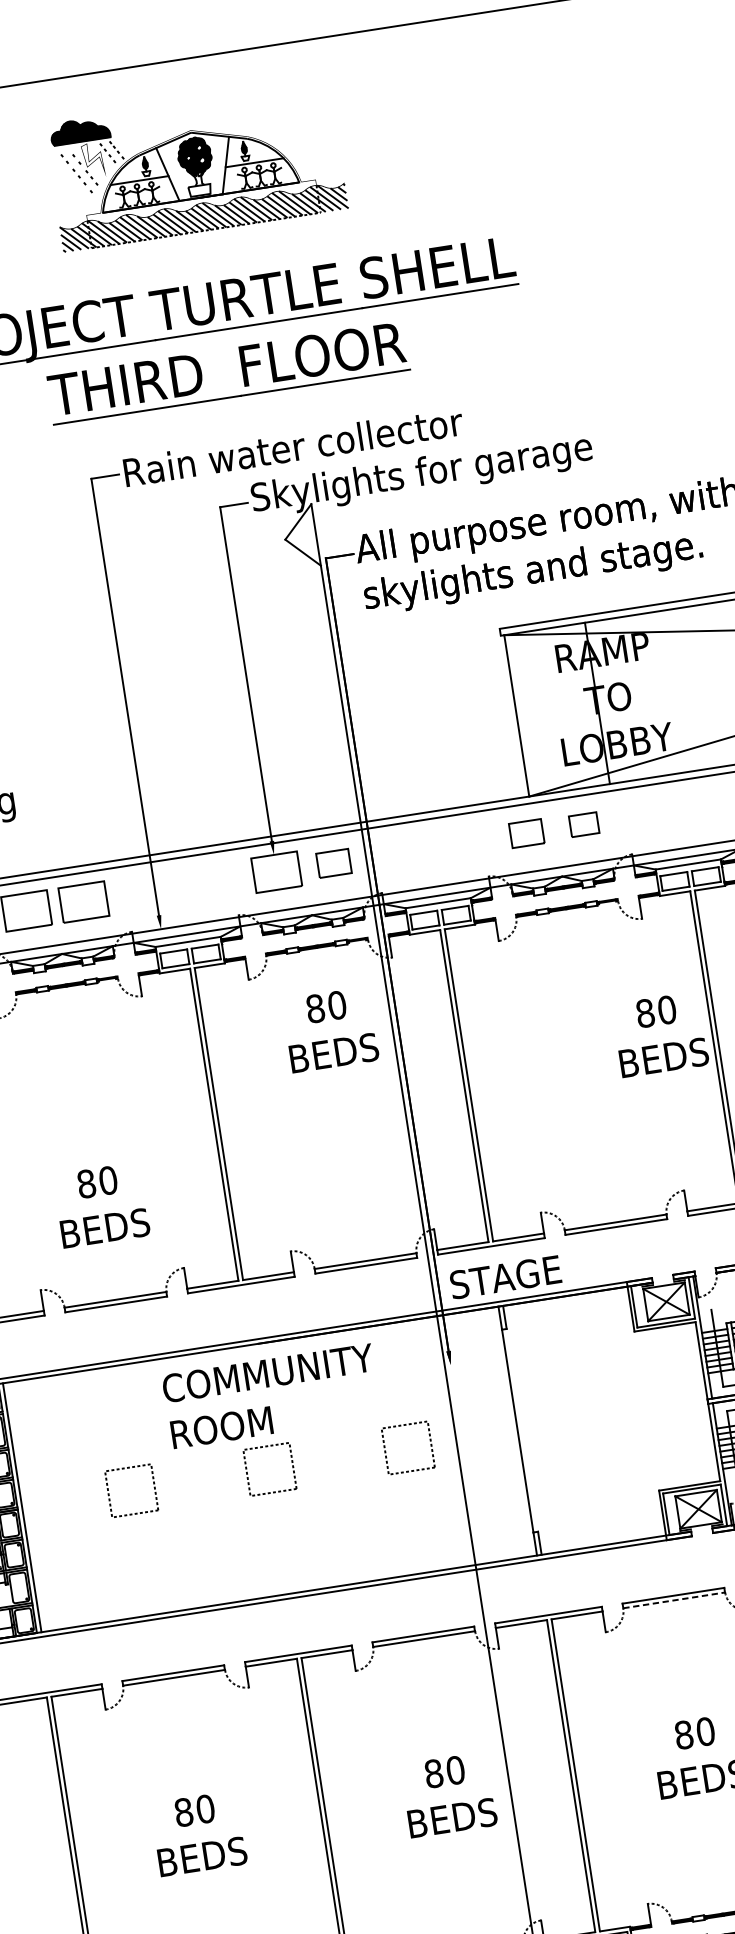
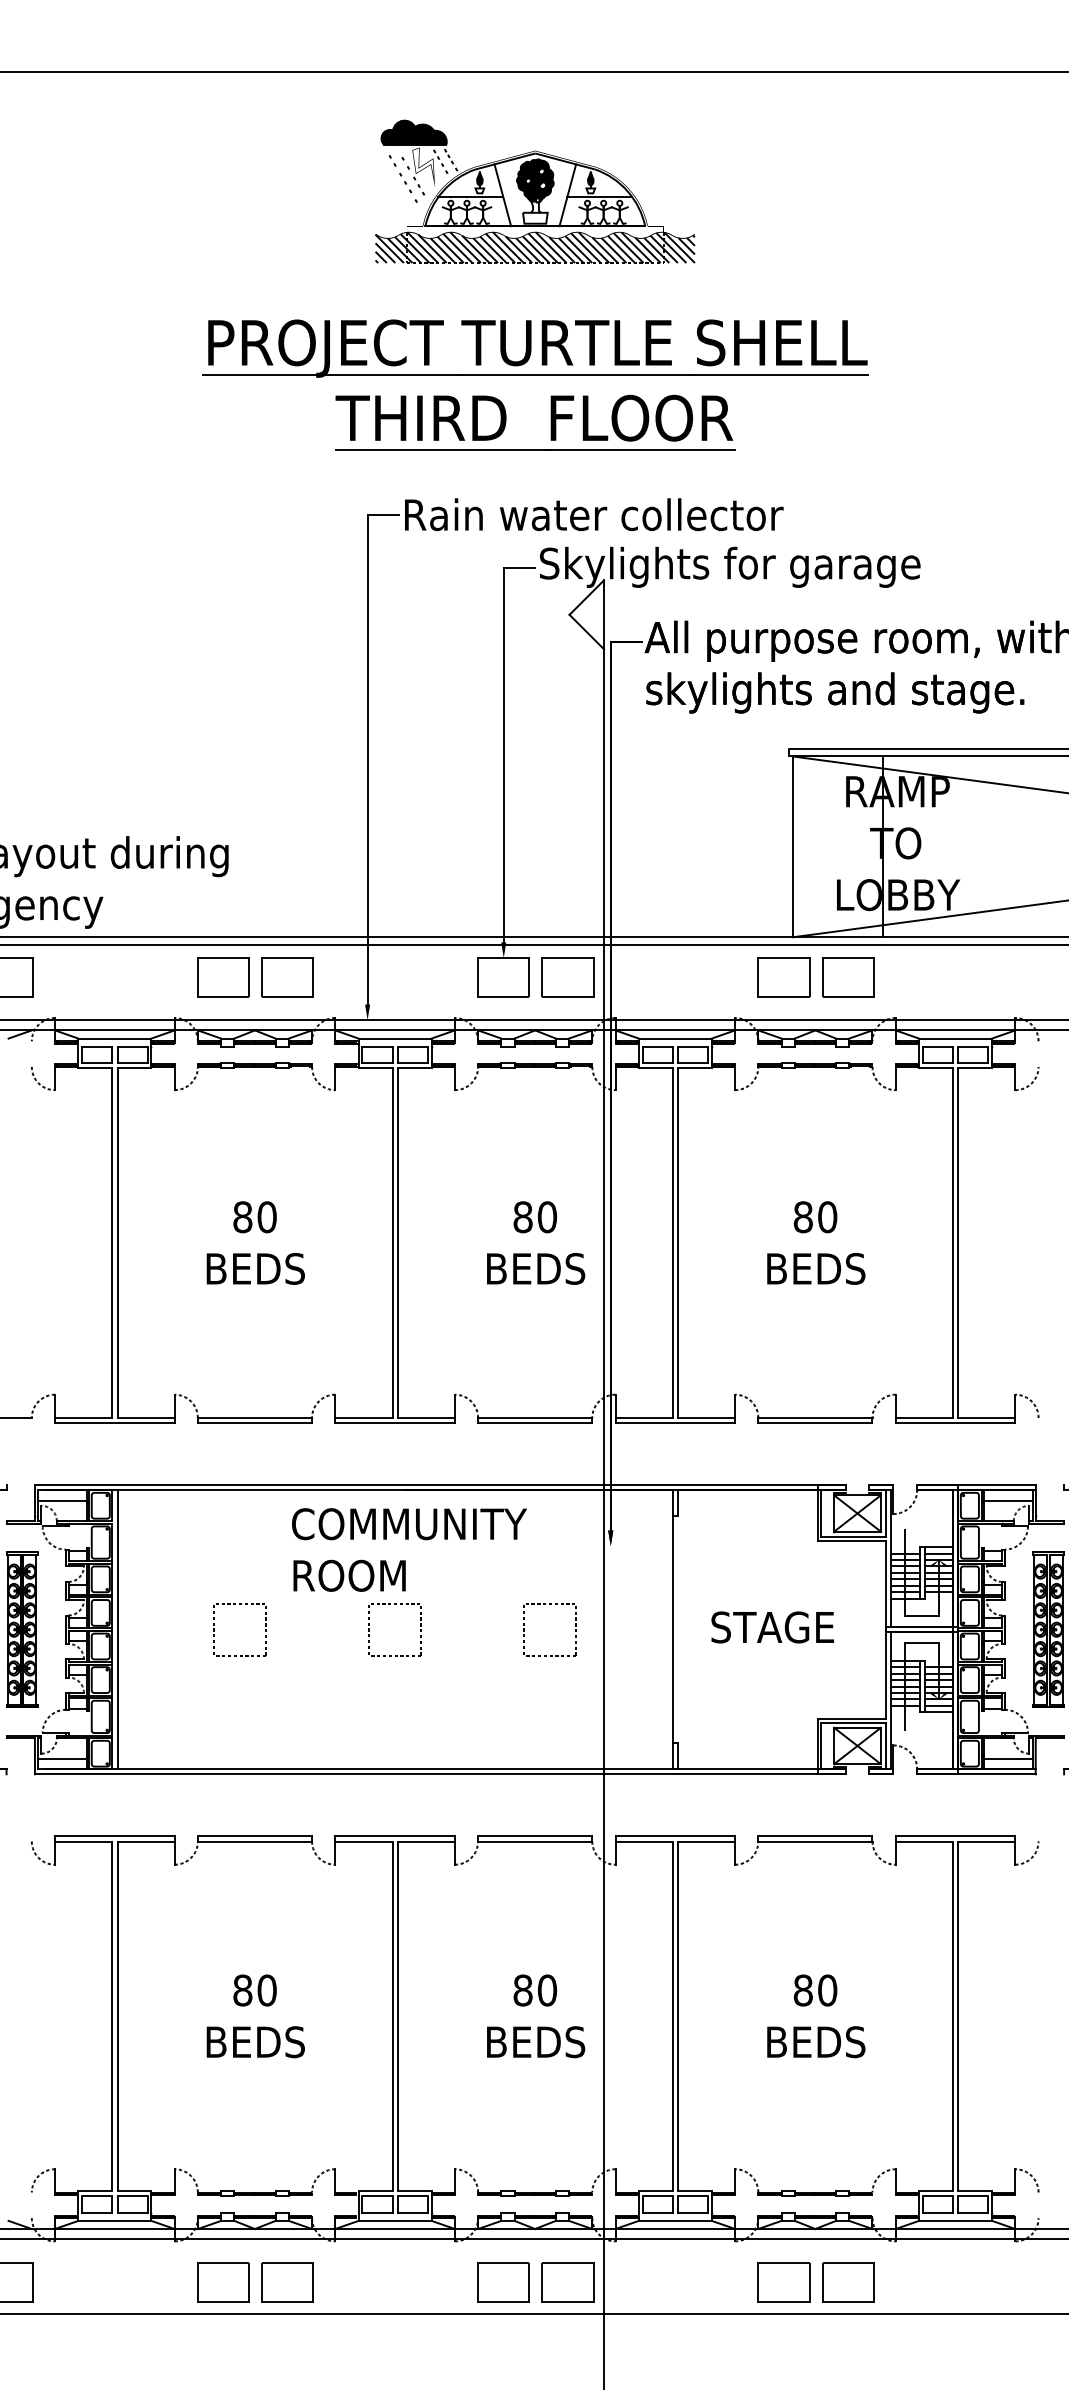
part: (584, 824) -> (848, 977), size x1.67
part: (526, 833) -> (783, 977), size x1.43
part: (333, 863) -> (567, 977), size x1.43
text: (330, 1029) -> (536, 1242), moved
text: (660, 1034) -> (816, 1242), moved
text: (101, 1204) -> (255, 1242), moved
text: (505, 1277) -> (772, 1627), moved
line: (674, 1600) -> (815, 1841), dashed -> solid

